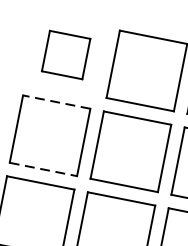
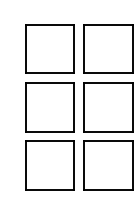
part: (65, 54) -> (49, 48), size x1.67
line: (56, 101) -> (49, 82), dashed -> solid
line: (44, 169) -> (50, 131), dashed -> solid

